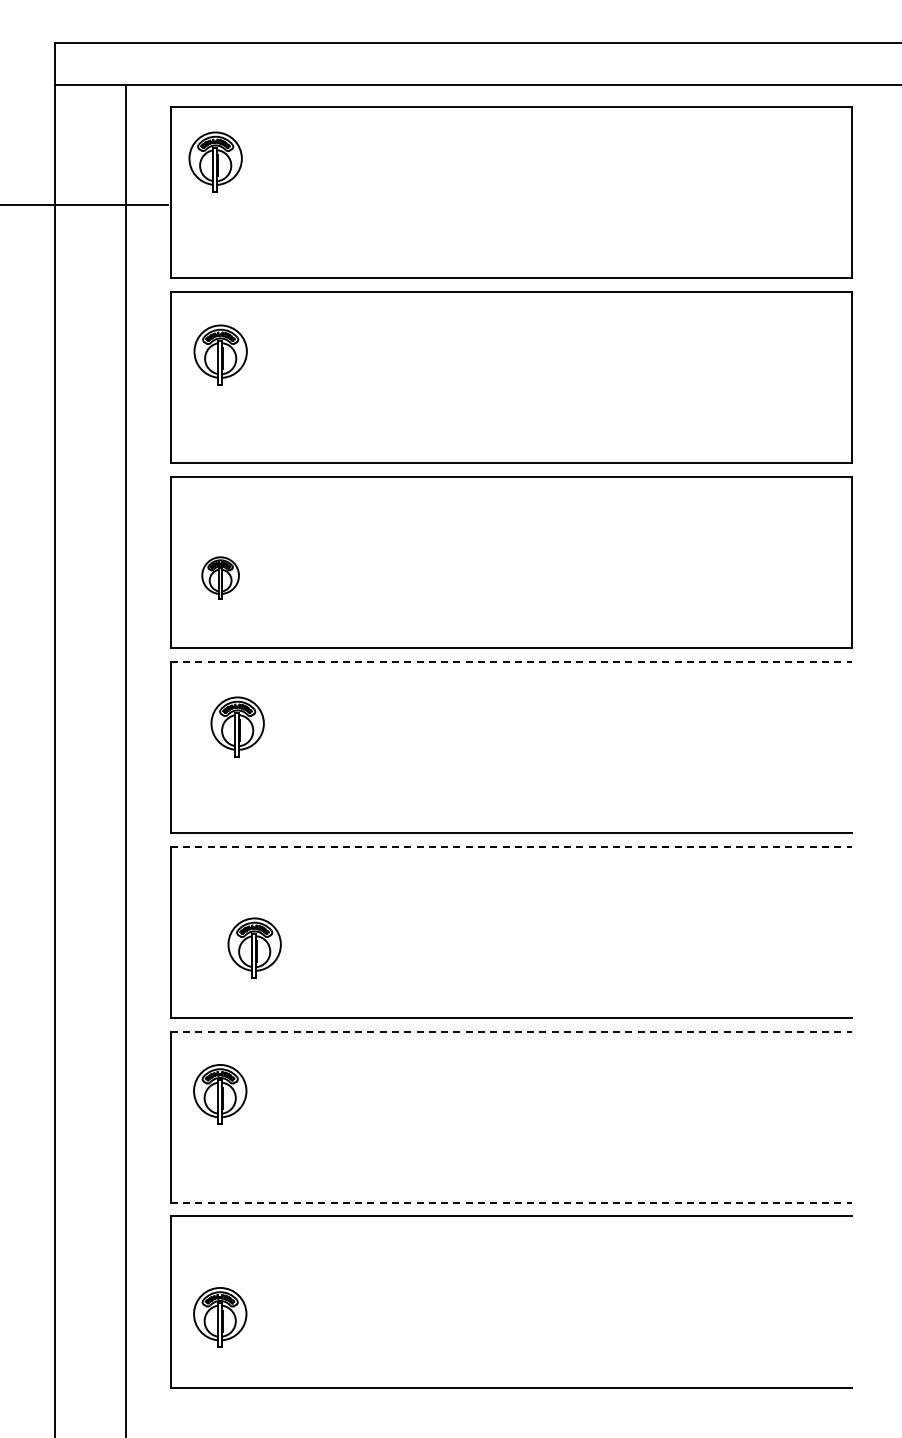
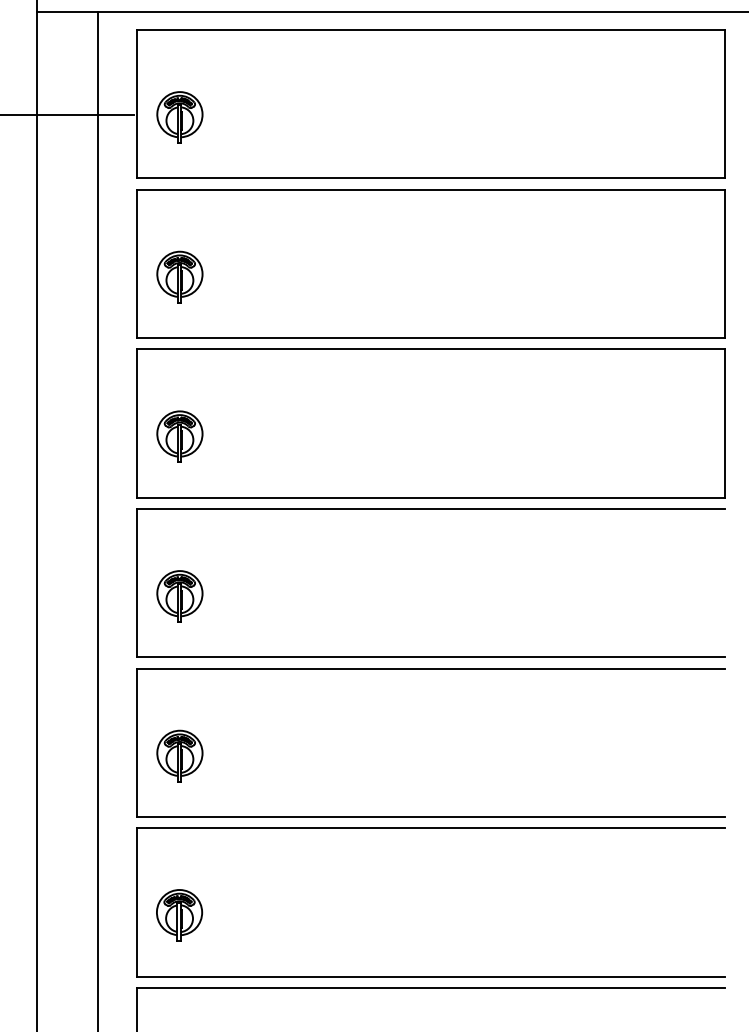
part: (215, 161) -> (179, 117), moved
part: (220, 354) -> (179, 276), moved
part: (220, 577) -> (179, 436), size x1.43
line: (511, 661) -> (430, 508), dashed -> solid
part: (237, 726) -> (179, 596), moved
line: (511, 846) -> (430, 668), dashed -> solid
part: (254, 947) -> (179, 755), moved
line: (511, 1031) -> (430, 828), dashed -> solid
part: (220, 1094) -> (179, 915), moved
line: (511, 1203) -> (430, 976), dashed -> solid

